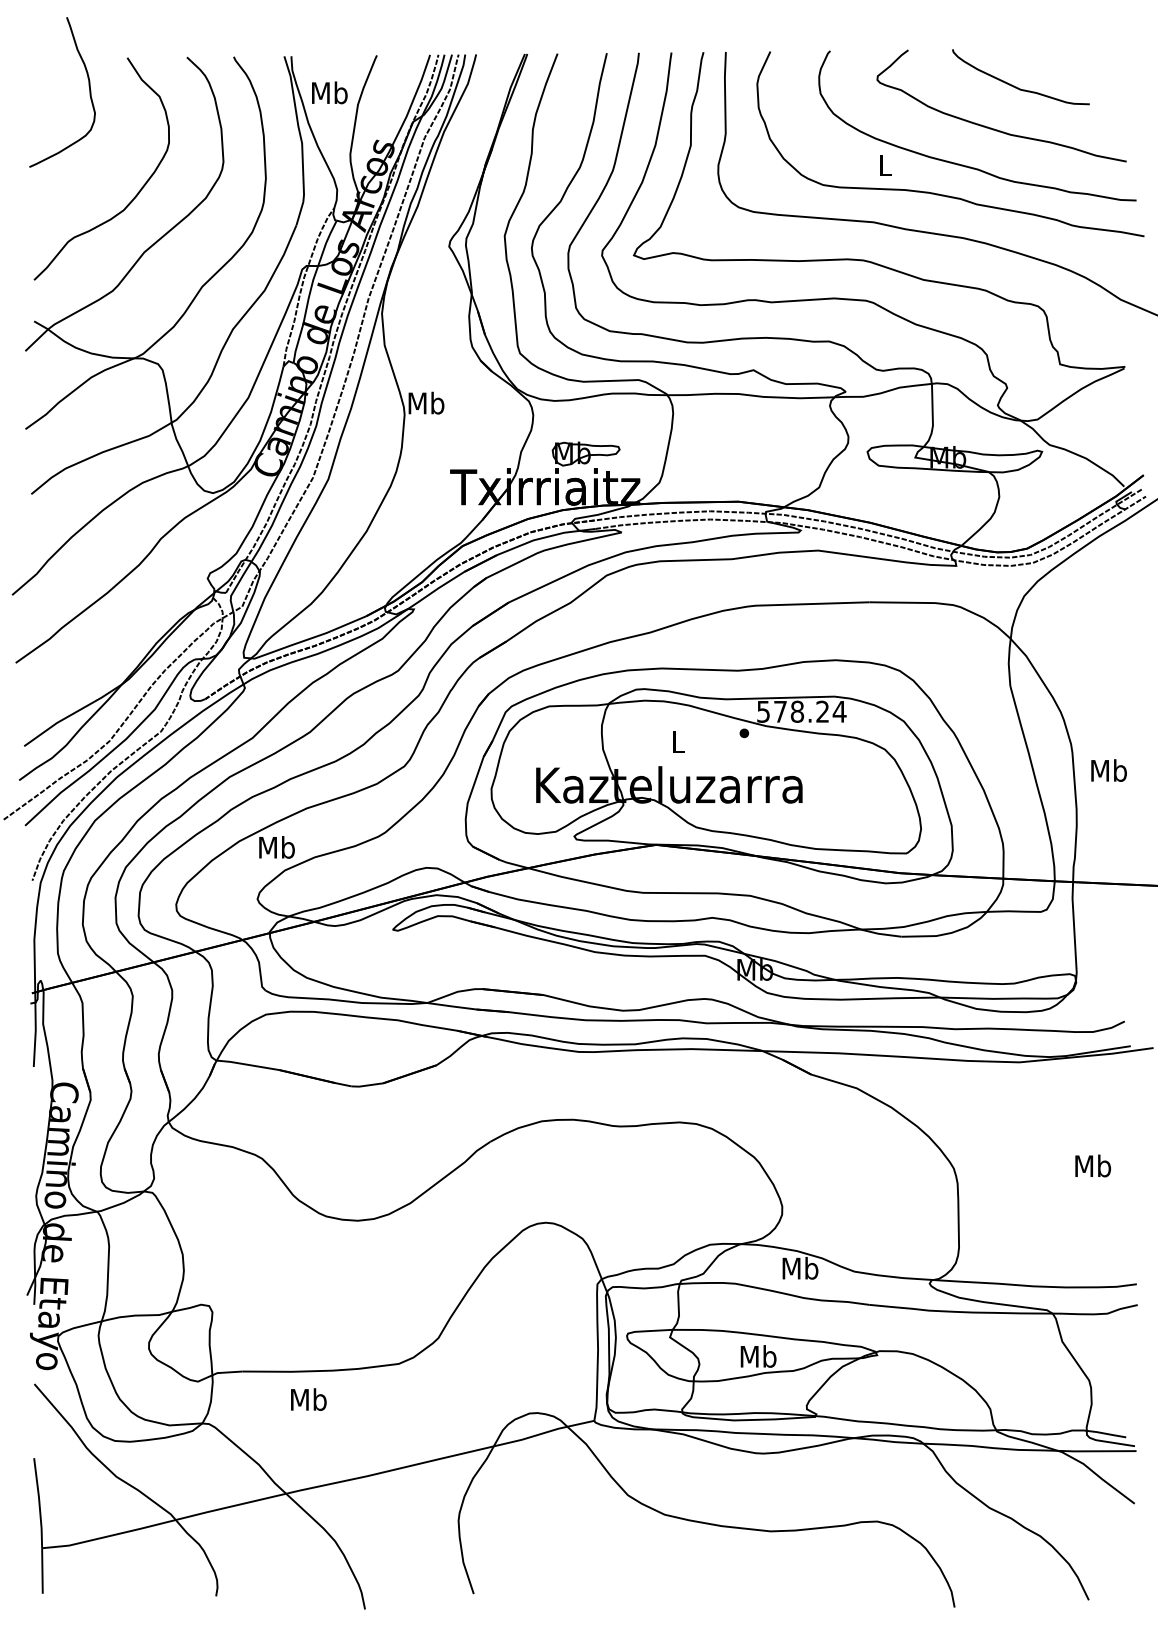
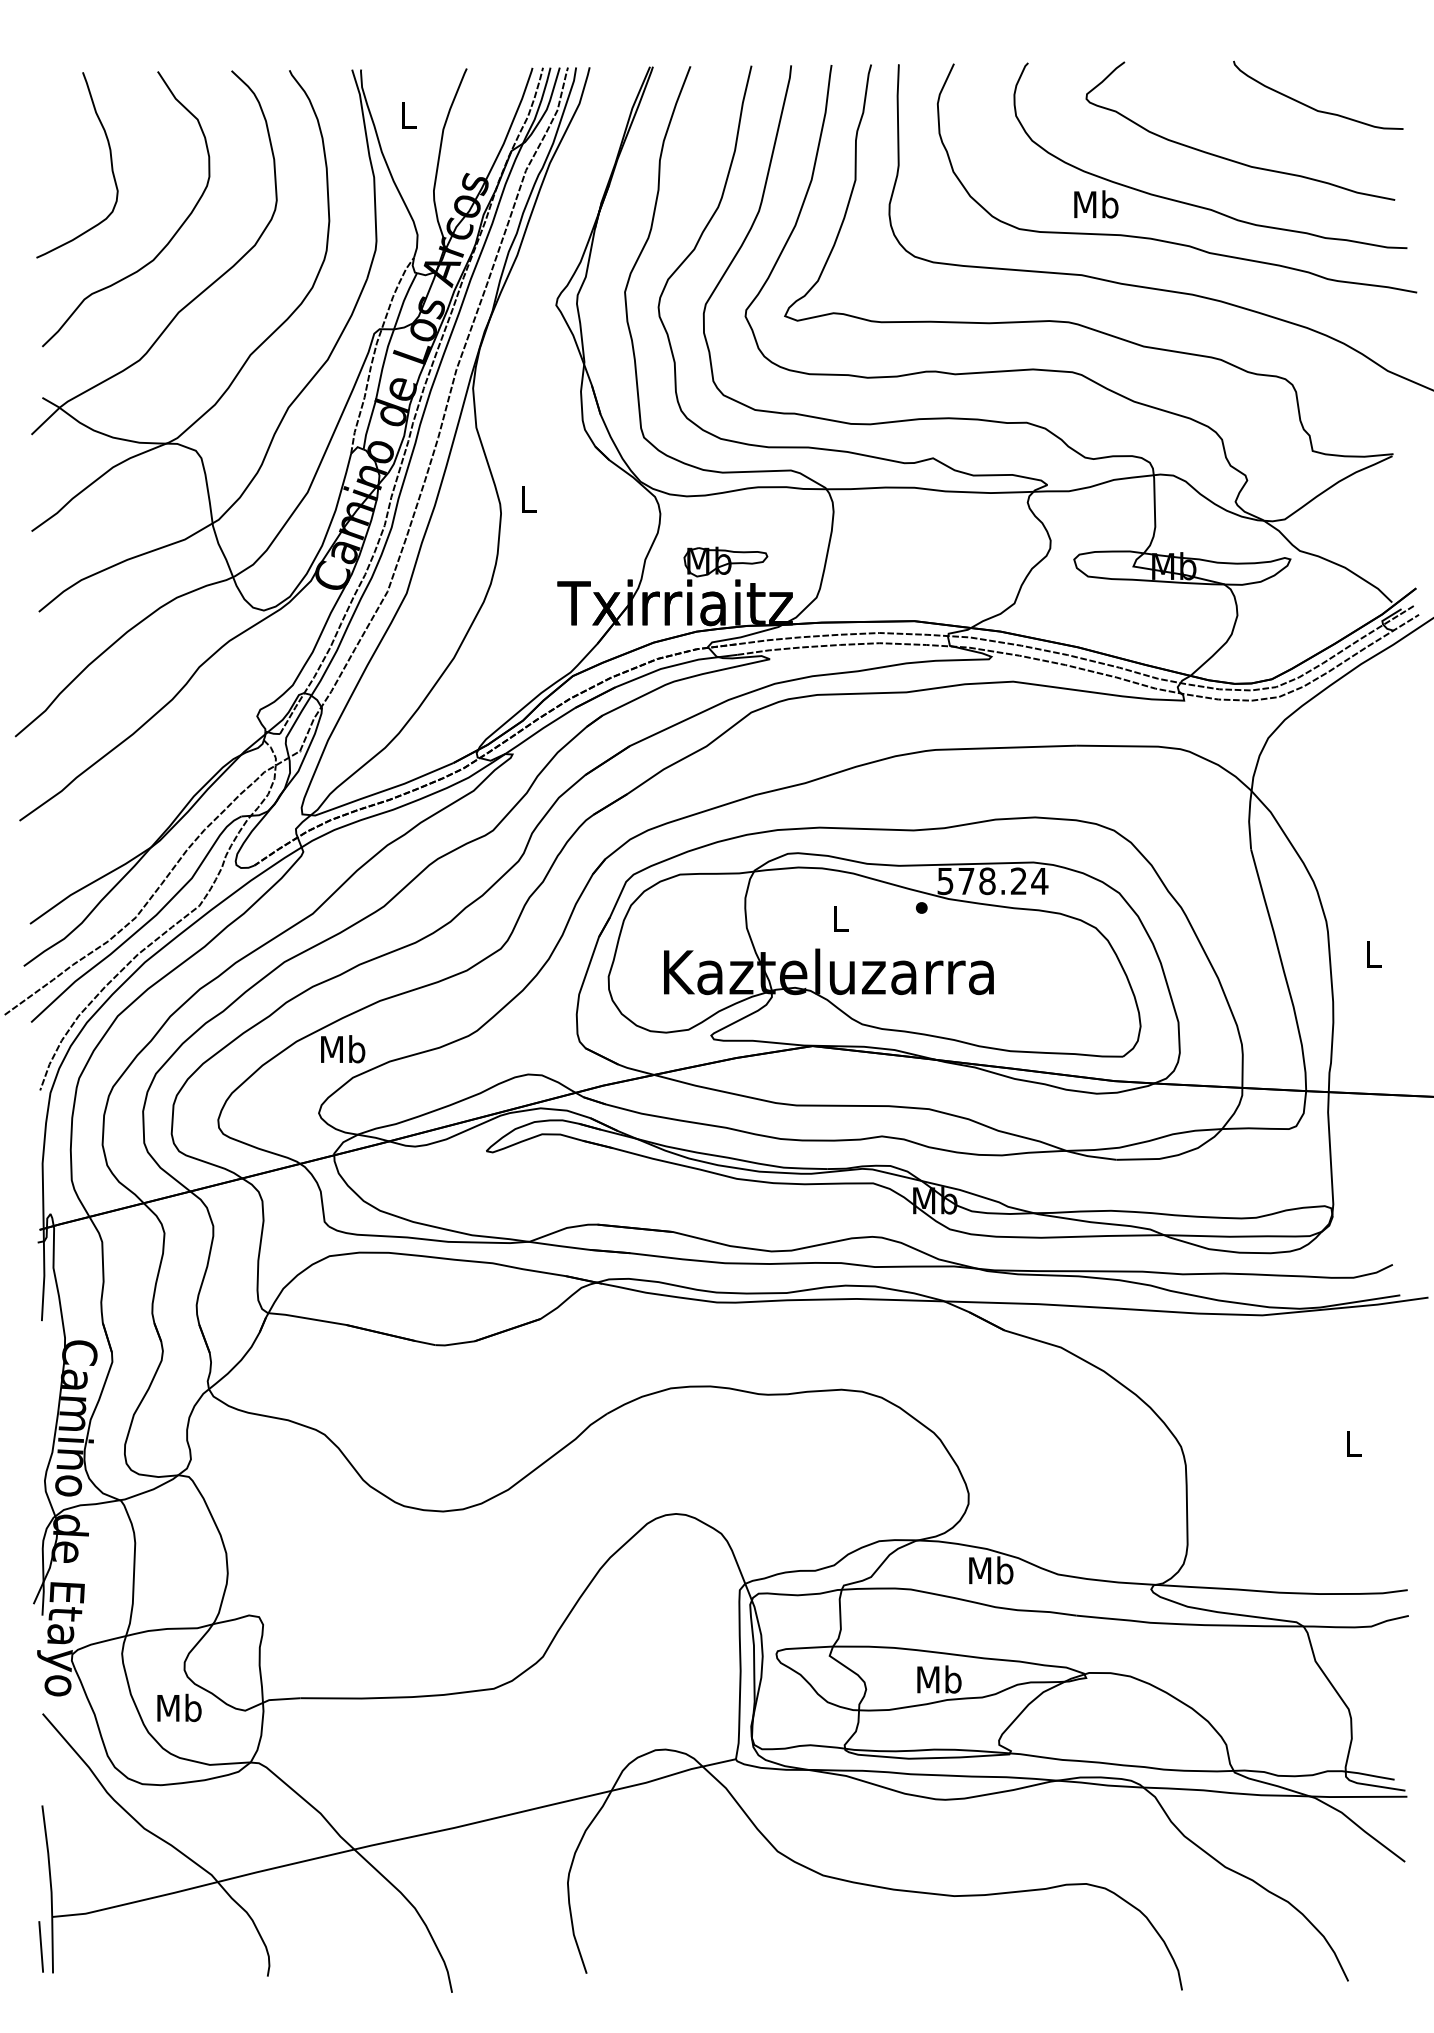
curve: (1017, 86) -> (1313, 107), moved
curve: (89, 90) -> (110, 163), moved
text: (329, 92) -> (408, 114), Mb -> L
text: (885, 165) -> (1096, 204), L -> Mb
text: (426, 403) -> (528, 499), Mb -> L
text: (1109, 770) -> (1373, 954), Mb -> L
text: (1093, 1165) -> (1353, 1443), Mb -> L
text: (308, 1399) -> (179, 1707), moved
line: (32, 1572) -> (40, 1946), added

